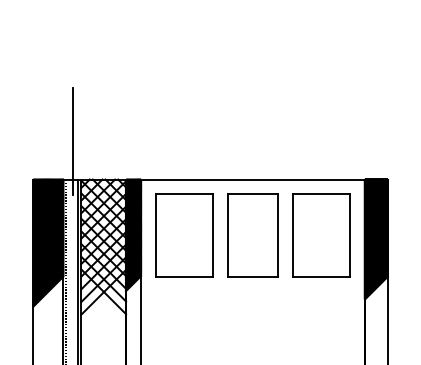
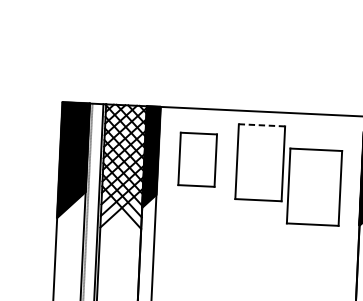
line: (72, 140) -> (99, 68), removed
line: (252, 194) -> (261, 125), solid -> dashed
part: (184, 235) -> (197, 159), size x0.7
part: (321, 235) -> (314, 187), moved

